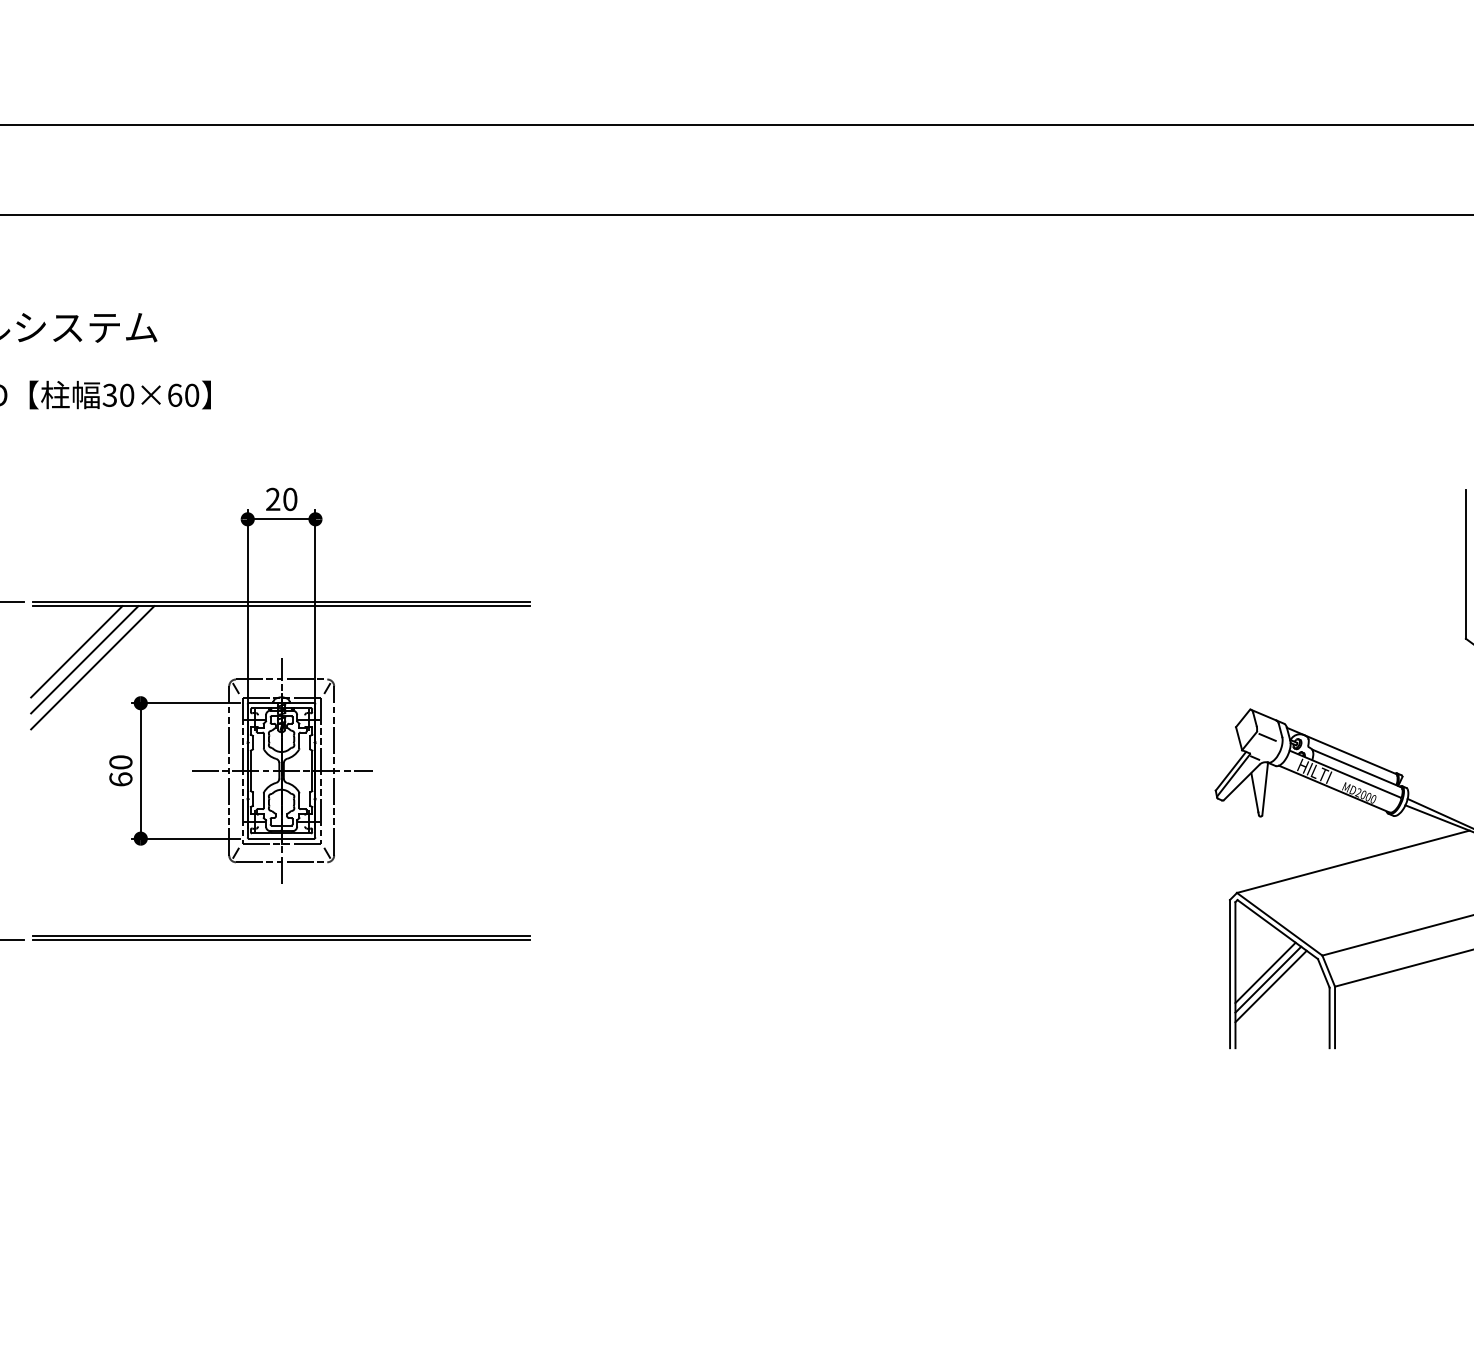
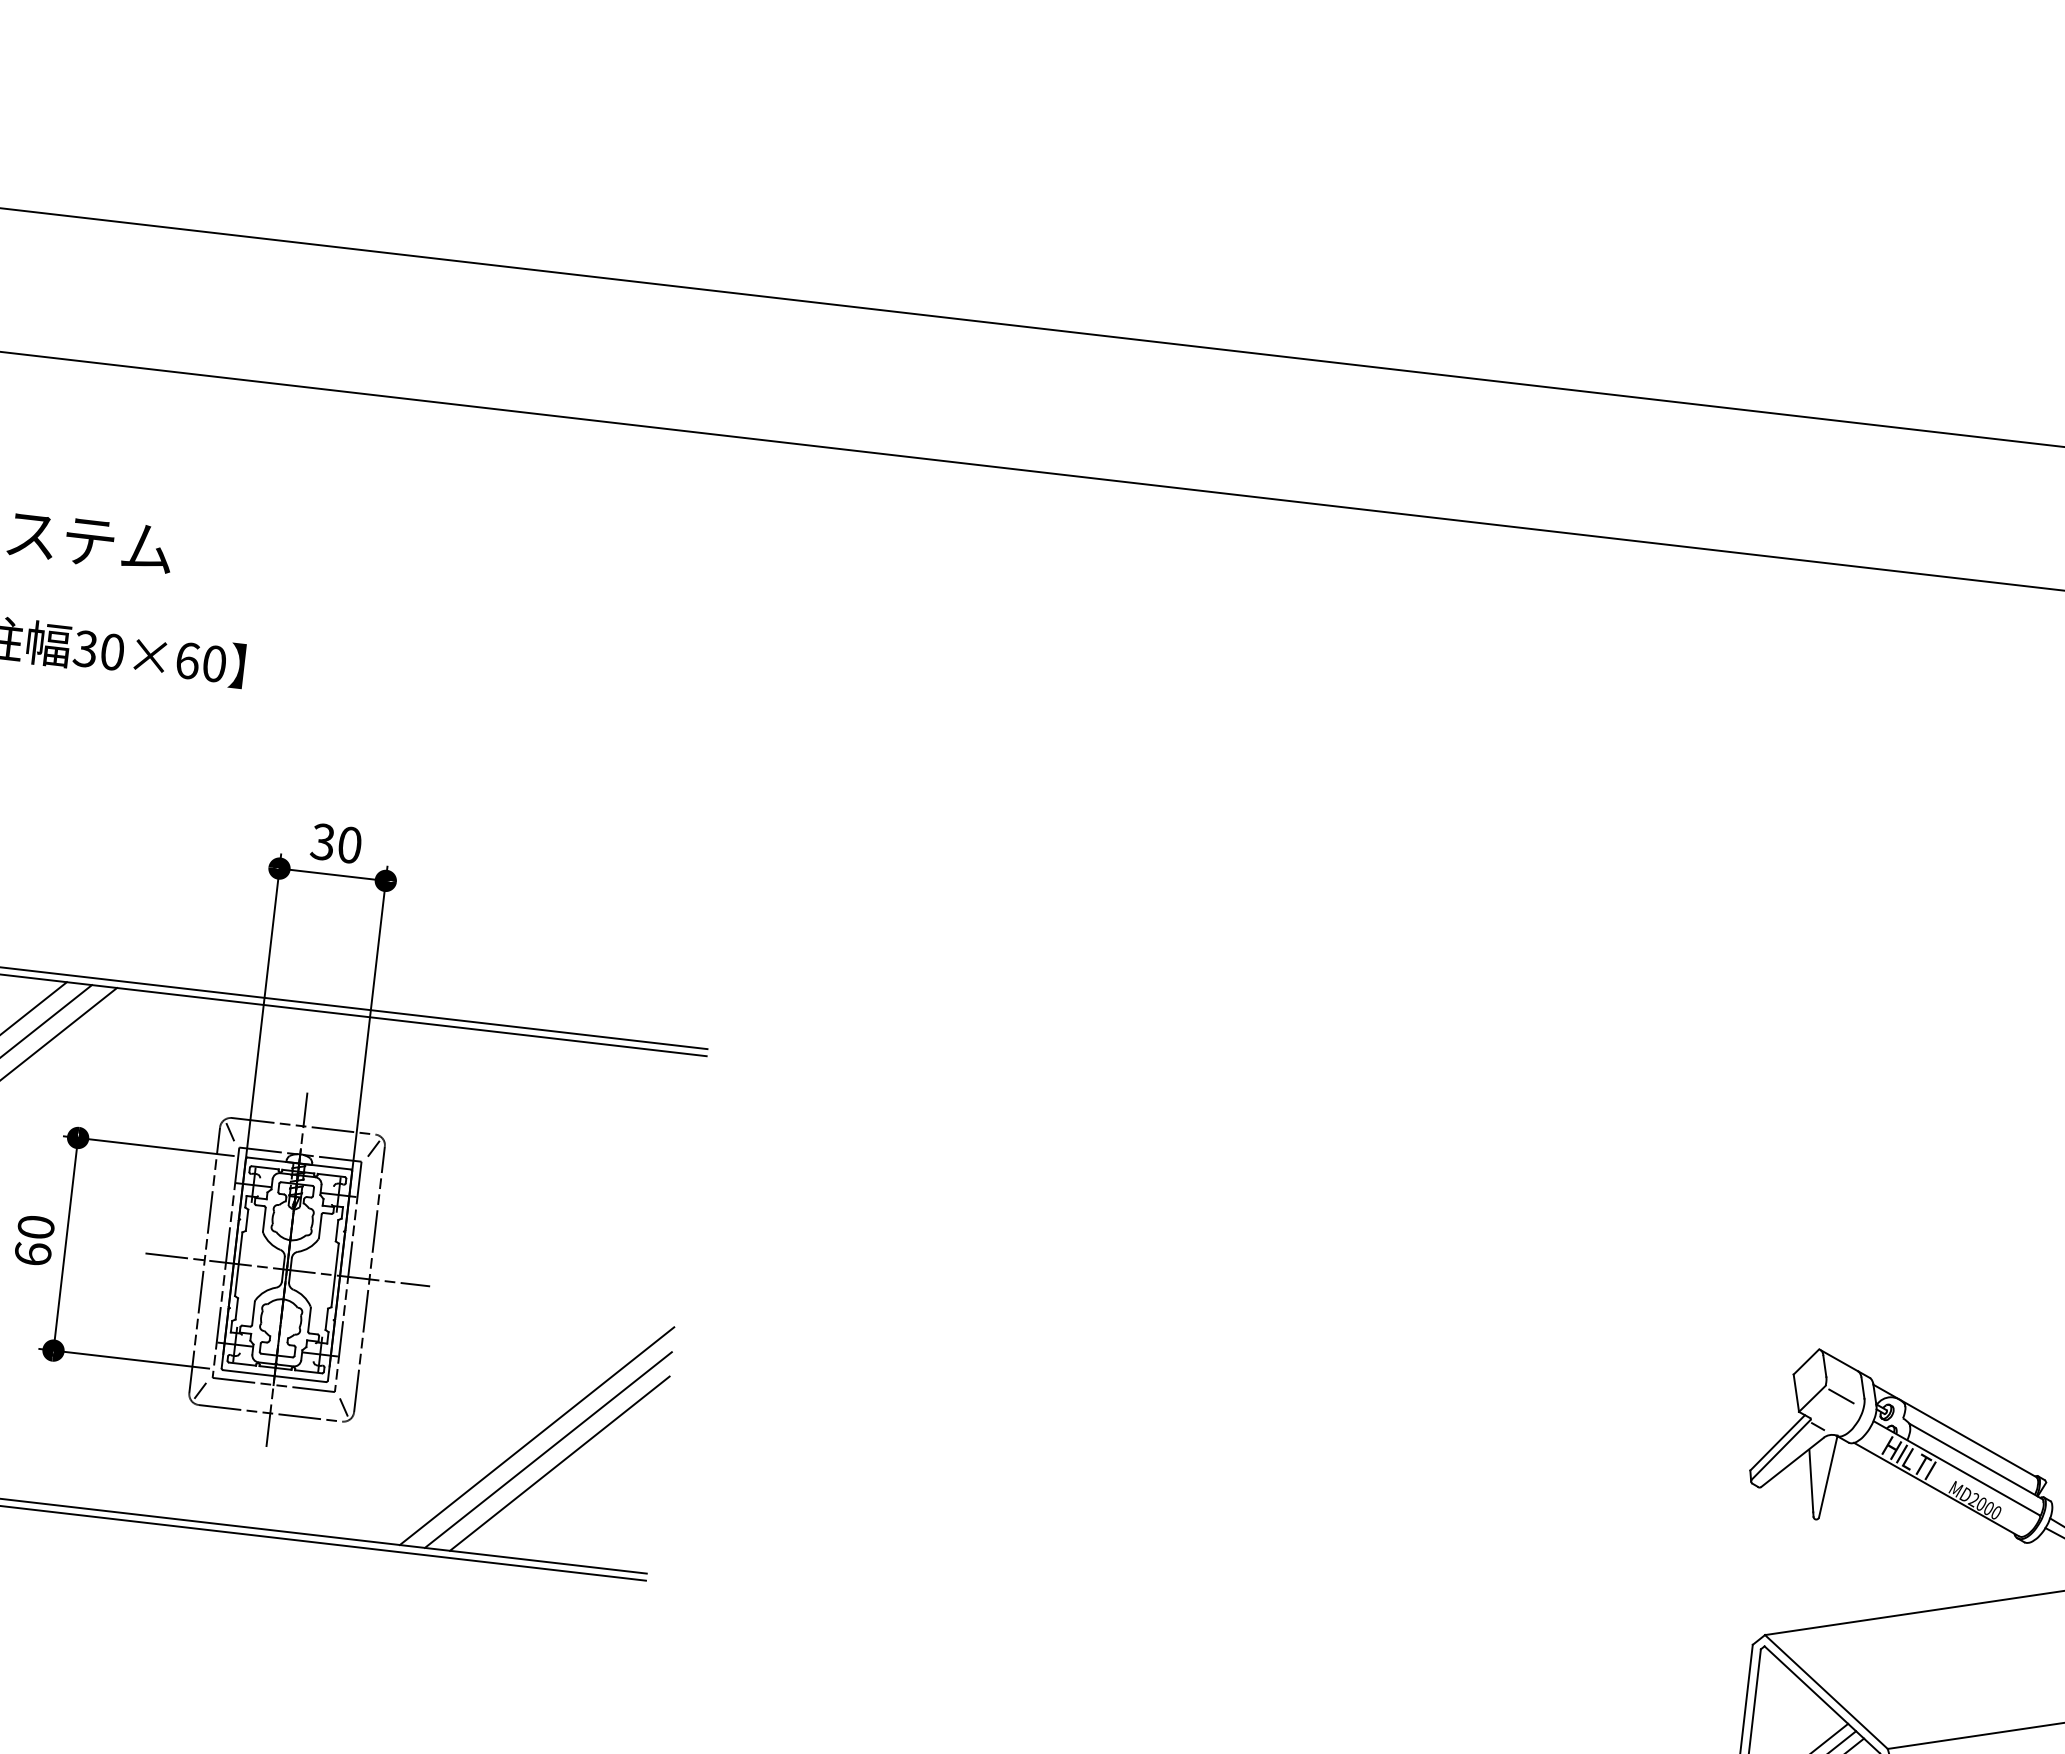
text: (273, 499) -> (323, 842), 20 -> 30
line: (450, 856) -> (536, 1434), added
line: (458, 864) -> (547, 1448), added
line: (466, 872) -> (558, 1462), added

